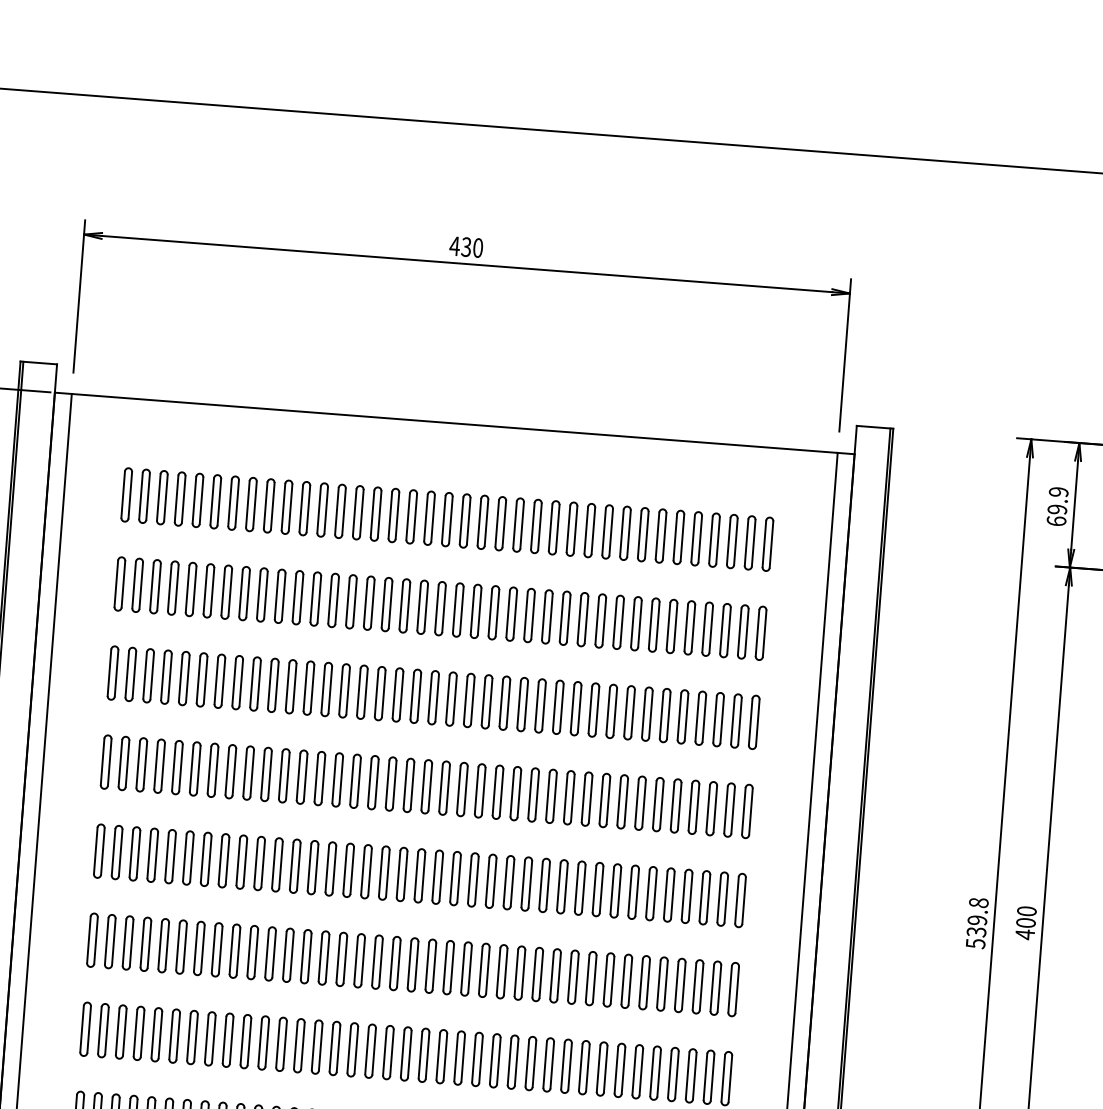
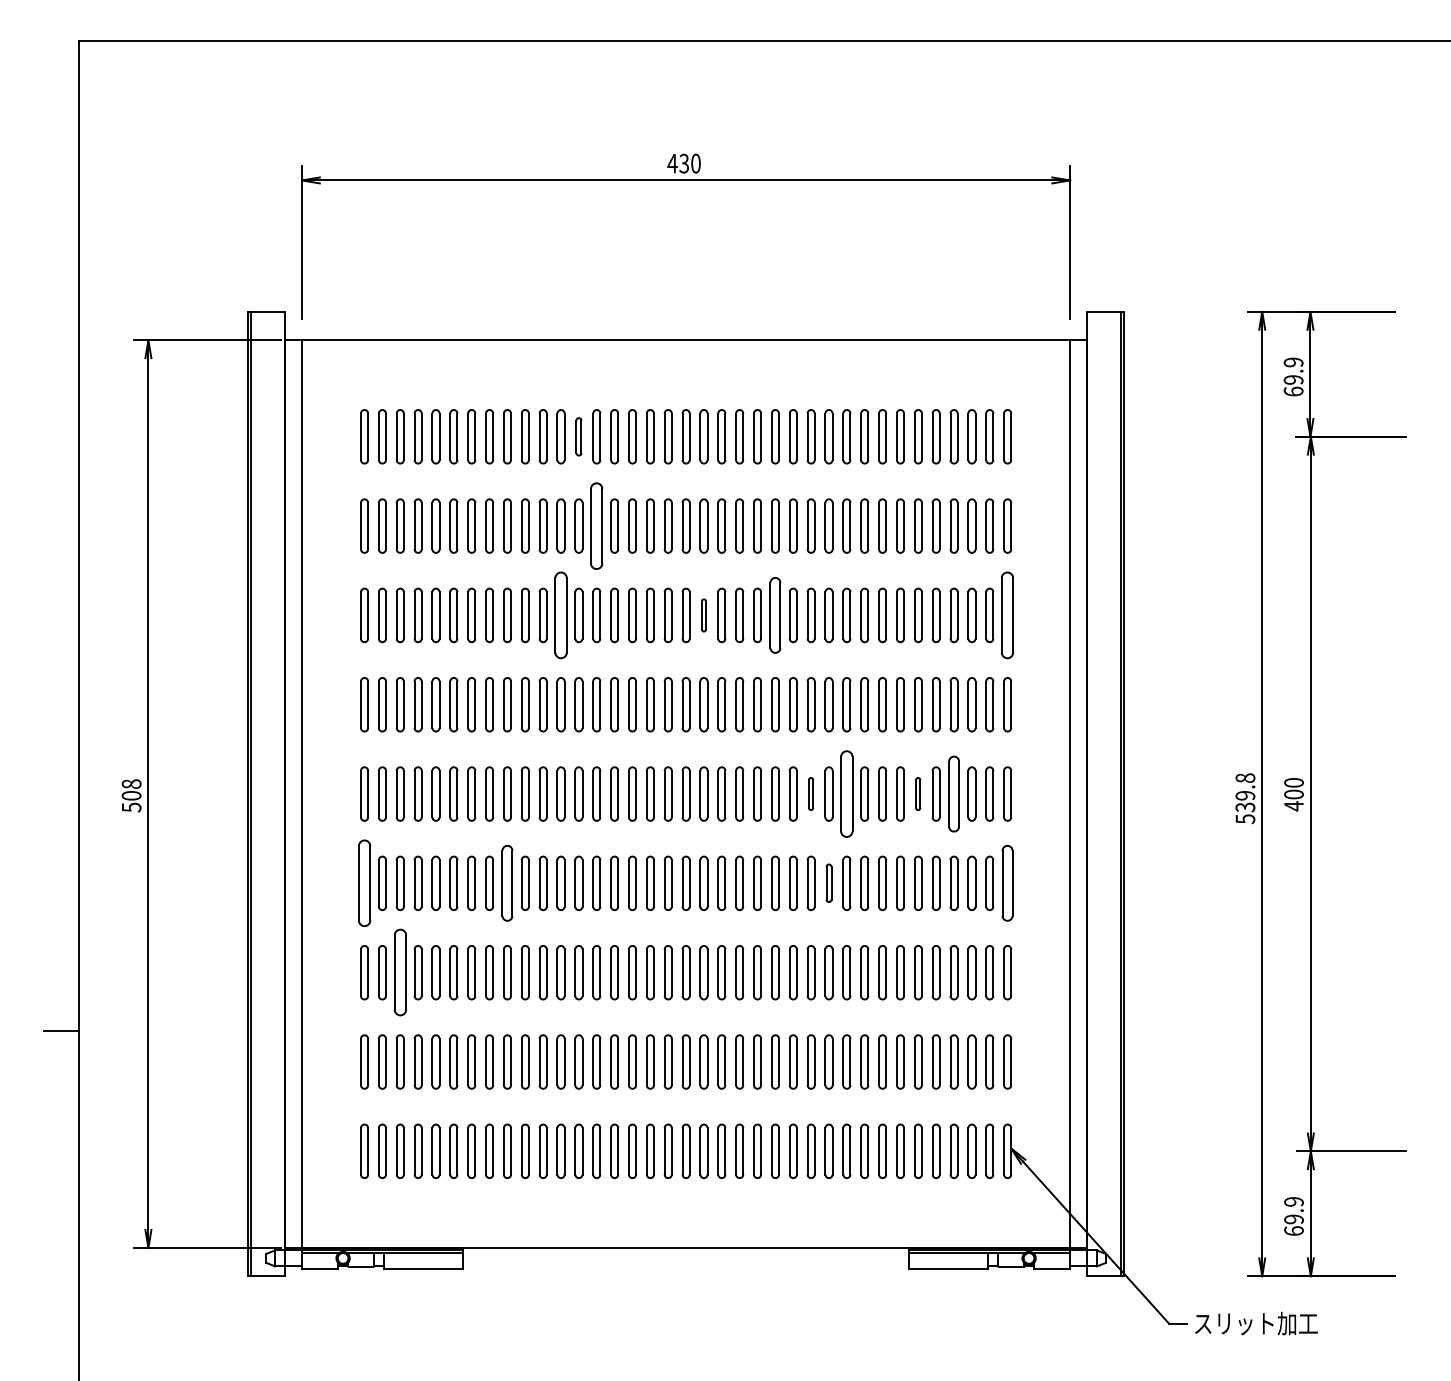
part: (340, 511) -> (578, 436), size x0.7
part: (351, 601) -> (596, 525), size x1.6
part: (308, 688) -> (560, 615), size x1.6
part: (450, 699) -> (703, 615), size x0.6
part: (522, 704) -> (775, 615), size x1.4
part: (754, 722) -> (1007, 615), size x1.6
part: (544, 884) -> (810, 793), size x0.6
part: (579, 887) -> (846, 793), size x1.6
part: (650, 893) -> (917, 793), size x0.6
part: (686, 895) -> (953, 793), size x1.4
part: (92, 940) -> (364, 883), size x1.6
part: (234, 951) -> (507, 883), size x1.4
part: (555, 974) -> (828, 882), size x0.7
part: (733, 989) -> (1007, 883), size x1.4
part: (120, 1031) -> (399, 972), size x1.6

